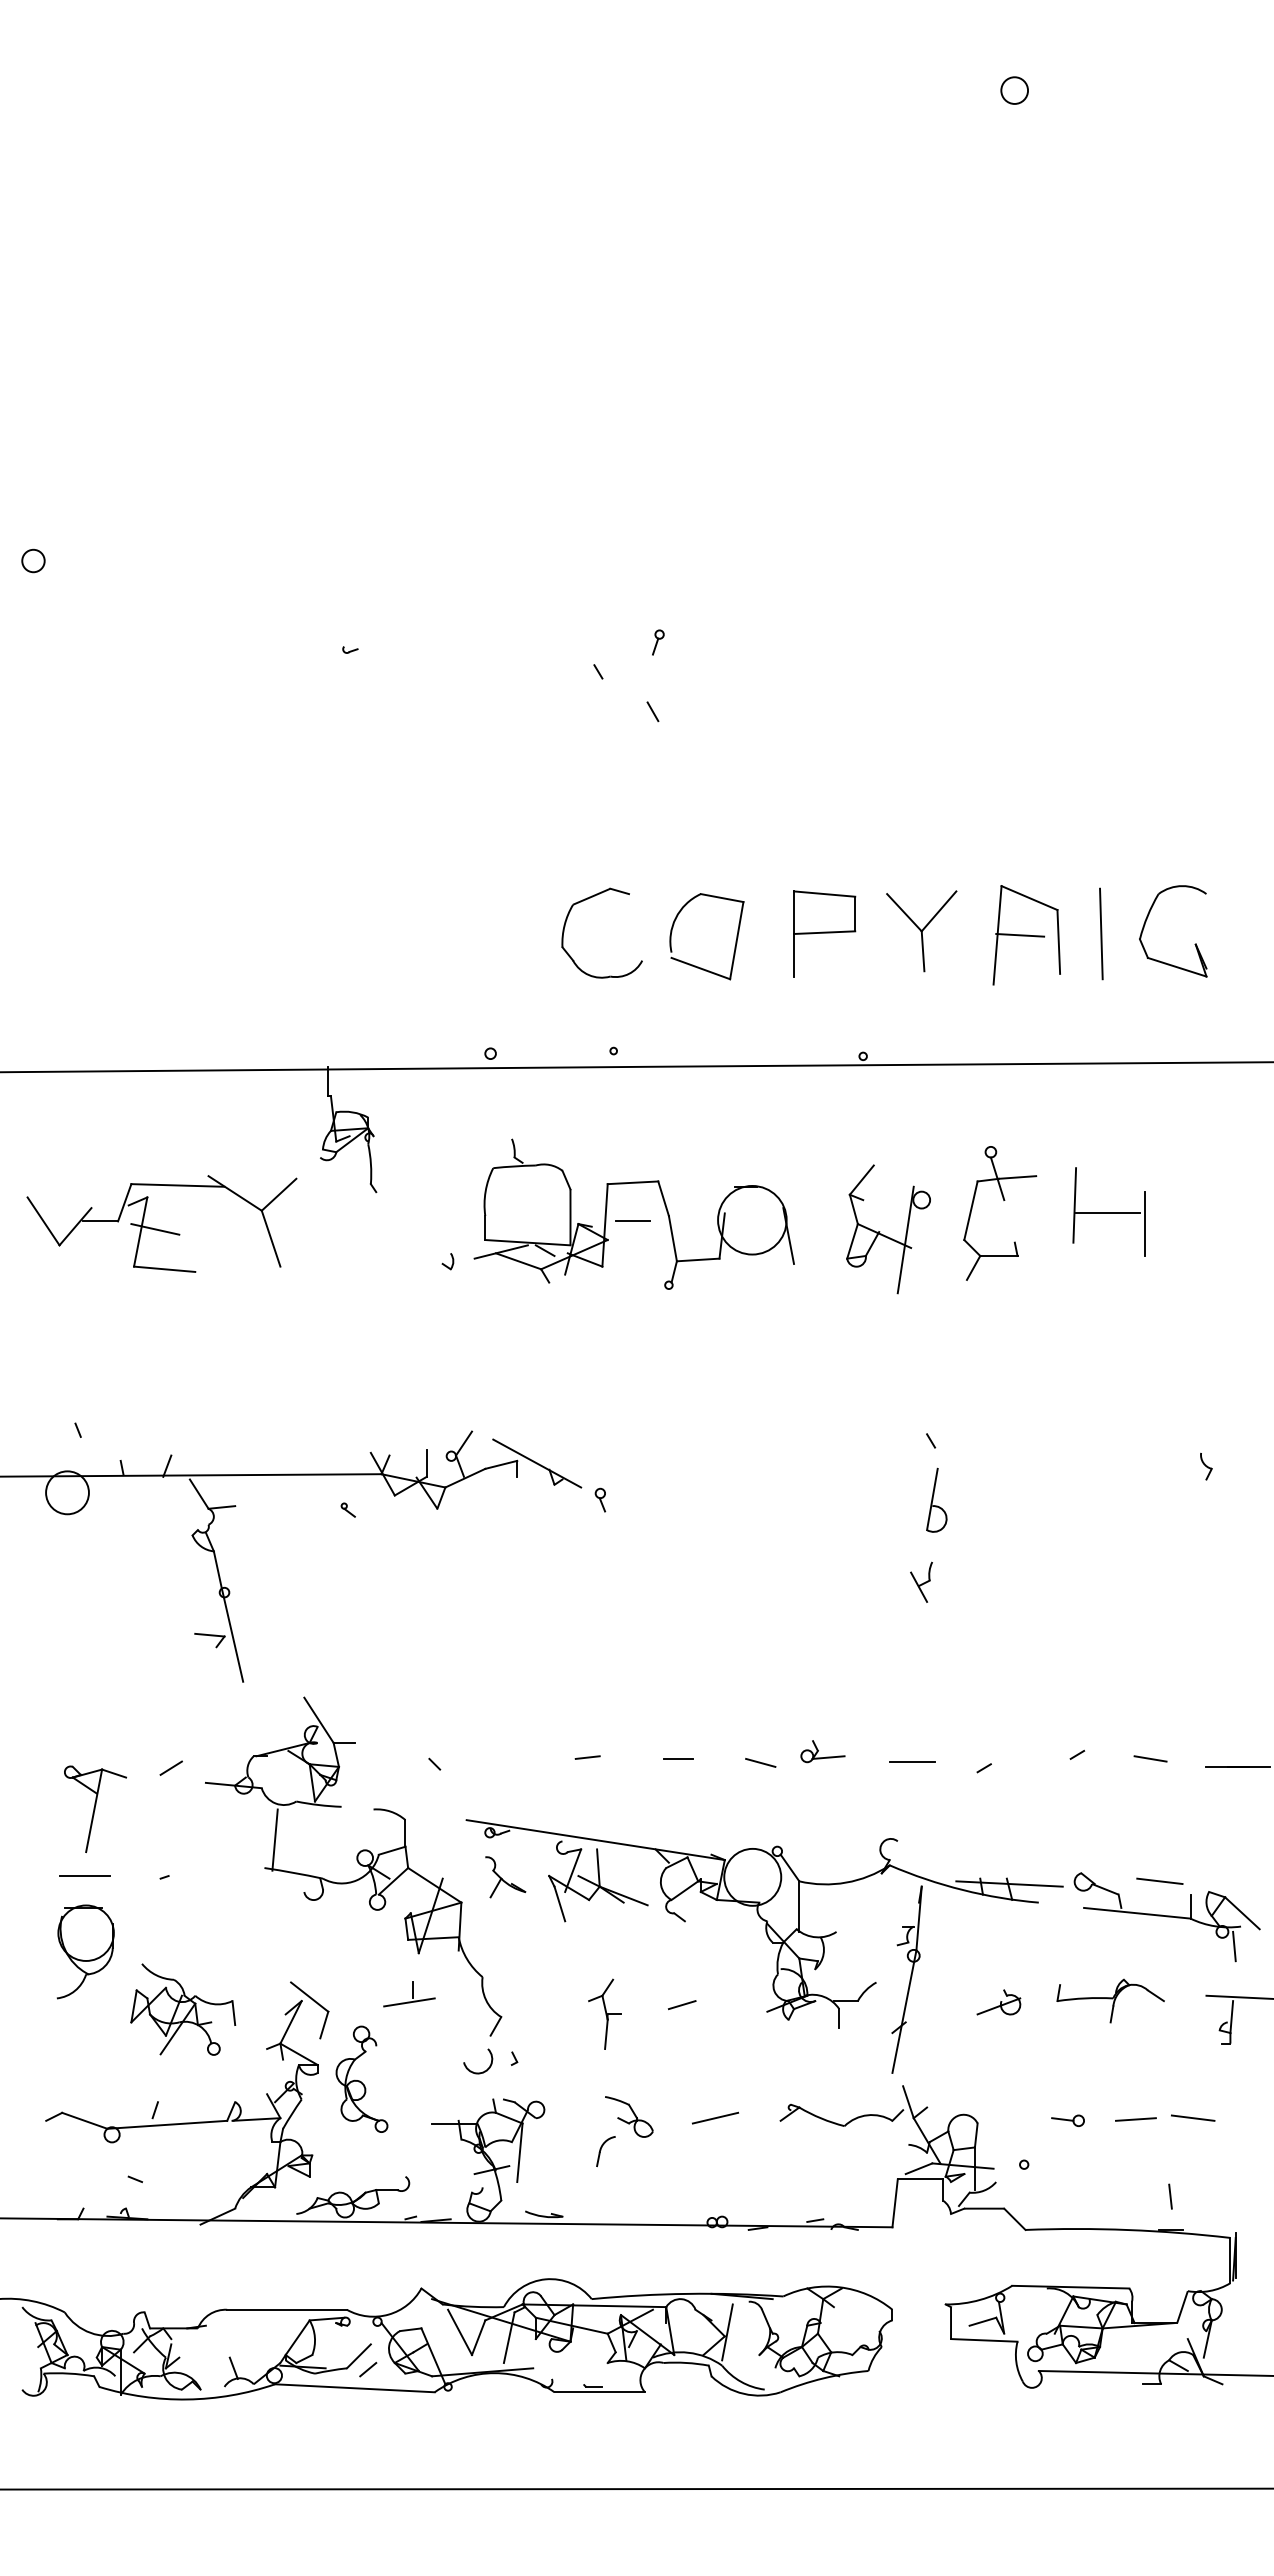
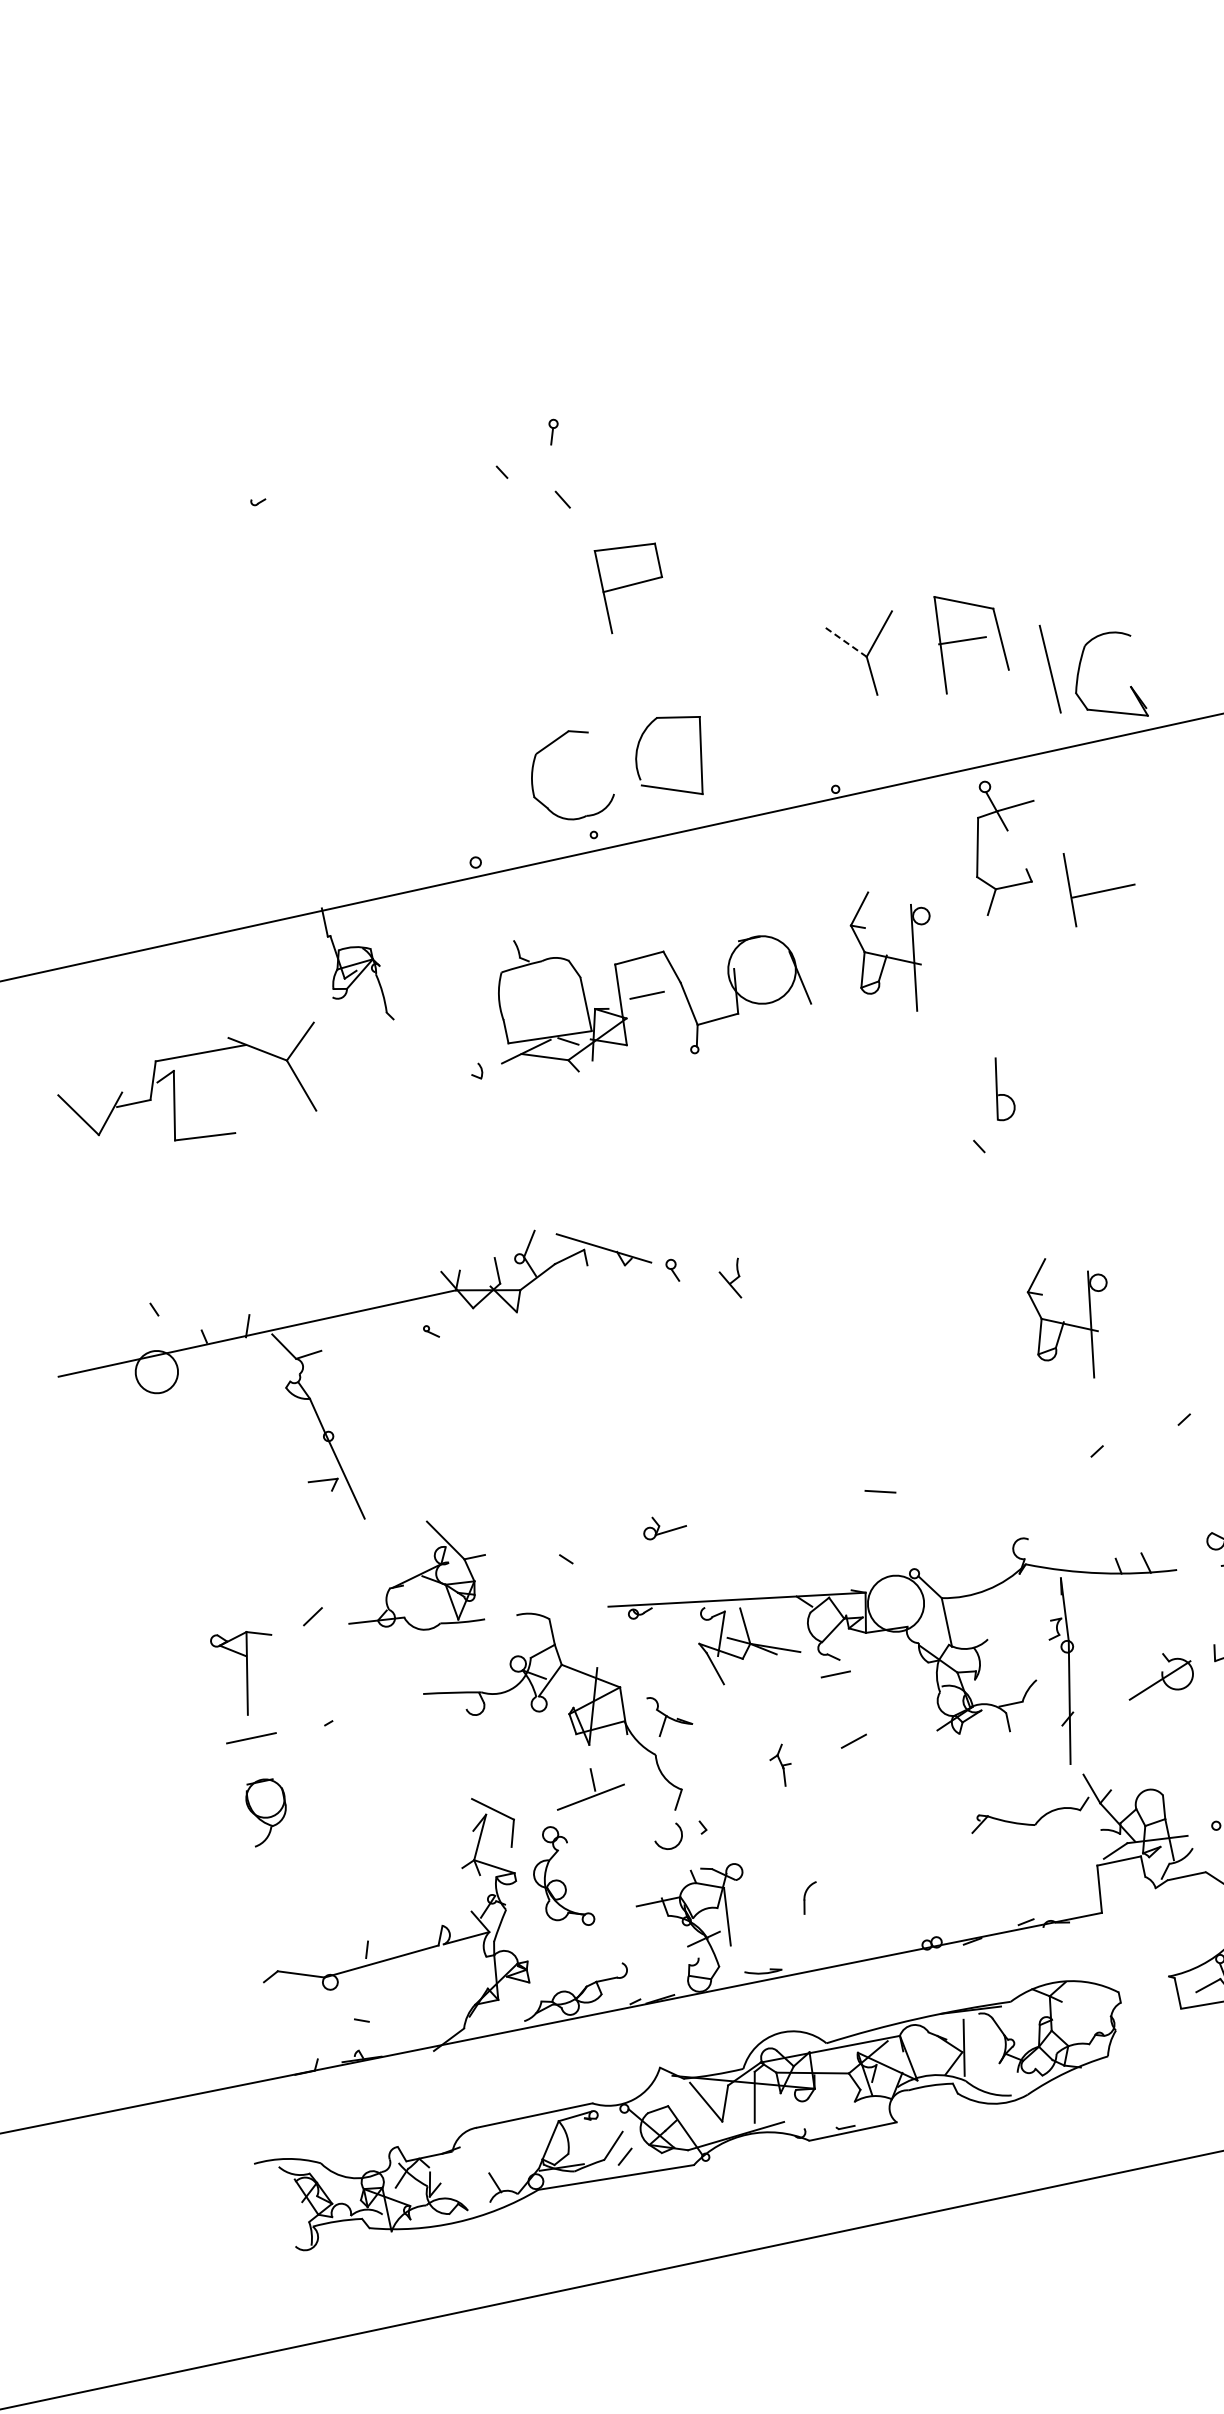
part: (588, 899) -> (549, 745), moved
line: (904, 913) -> (846, 643), solid -> dashed
part: (824, 933) -> (632, 585), moved
line: (1101, 933) -> (1050, 668), moved
part: (735, 940) -> (699, 755), moved
part: (1194, 944) -> (1129, 687), moved
part: (1003, 1200) -> (1006, 830), moved
line: (1145, 1223) -> (1141, 893), removed
line: (155, 1229) -> (188, 1100), removed
part: (936, 1499) -> (1000, 1088), moved
part: (921, 1581) -> (731, 1278), moved
part: (985, 1636) -> (1071, 1324), added
part: (822, 1751) -> (663, 1525), moved
line: (587, 1757) -> (712, 1521), removed
line: (678, 1758) -> (836, 1673), moved
line: (912, 1761) -> (1026, 1459), removed
line: (274, 1839) -> (427, 1664), removed
part: (505, 1877) -> (670, 1713), moved
line: (1009, 1883) -> (1144, 1557), removed
part: (85, 1951) -> (267, 1810), size x0.7
part: (409, 1994) -> (588, 1786), size x1.4
part: (998, 2002) -> (1158, 1674), size x1.6
part: (183, 2009) -> (373, 1846), removed
part: (604, 2013) -> (780, 1765), size x0.6
part: (629, 2116) -> (825, 1859), removed
line: (715, 2117) -> (908, 1842), removed

